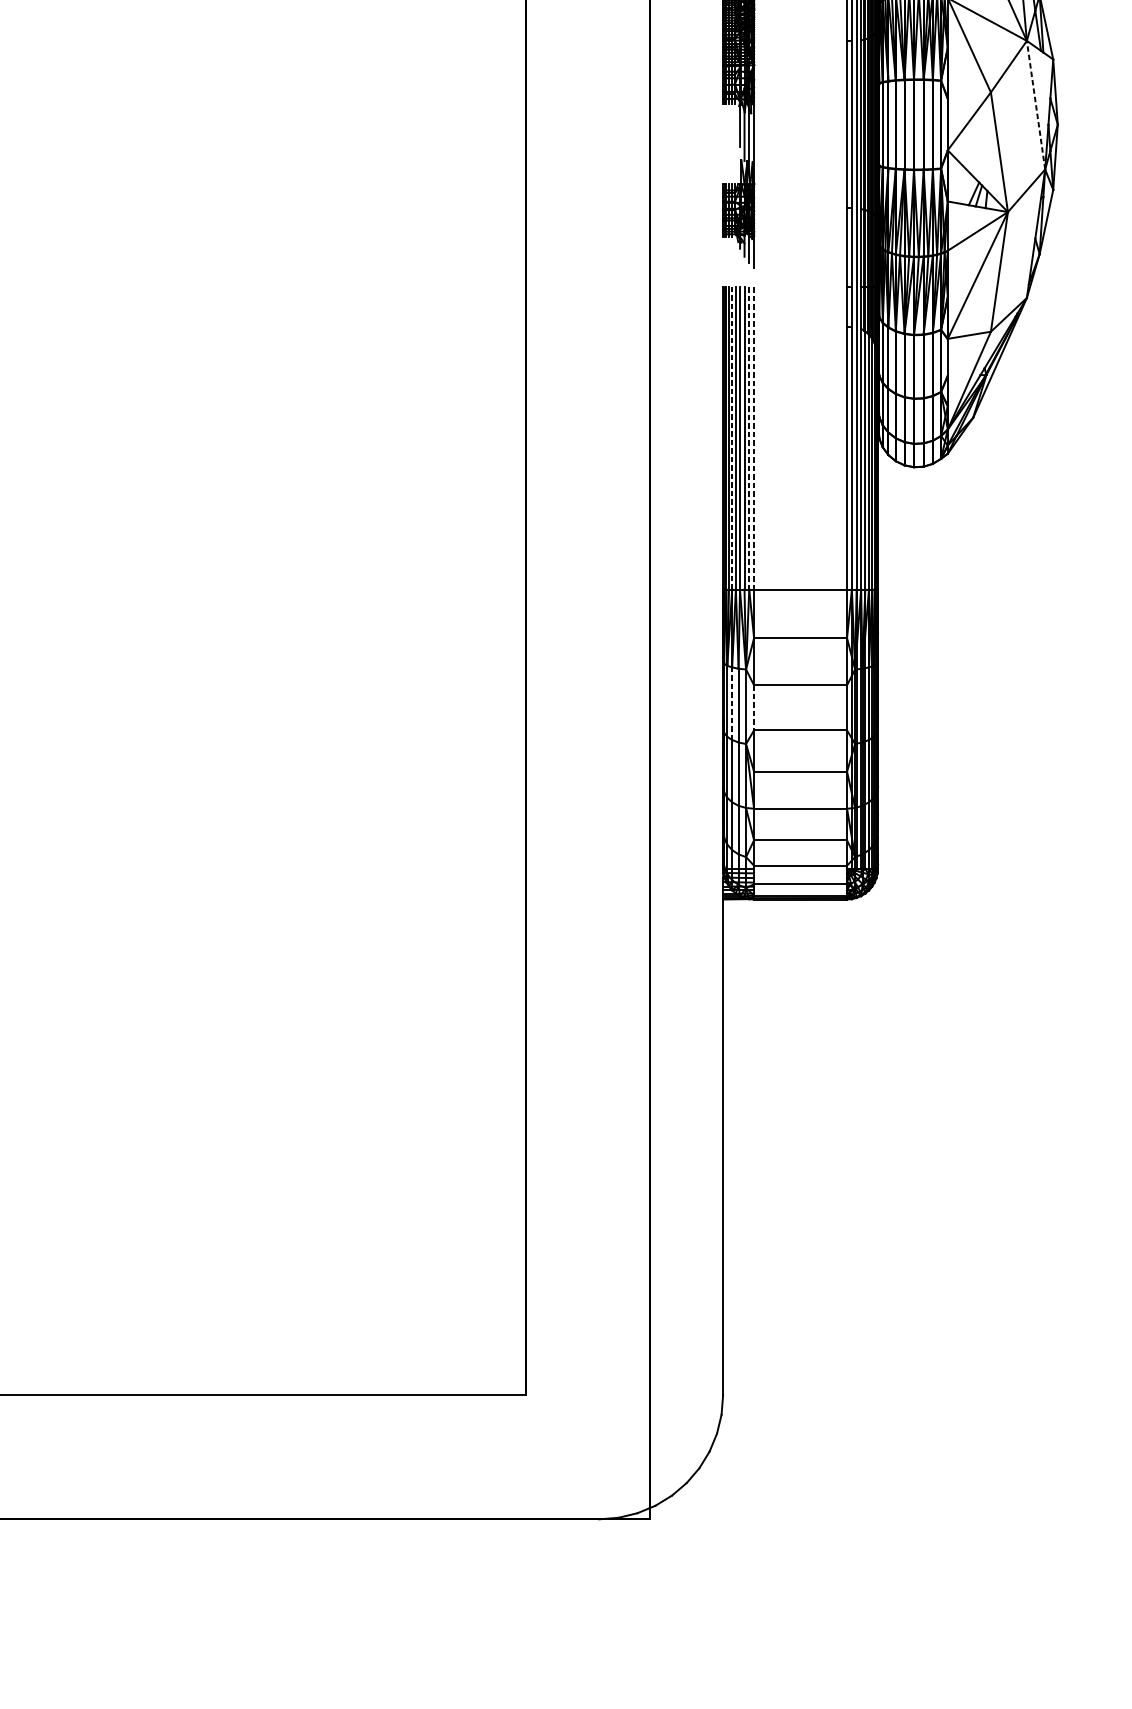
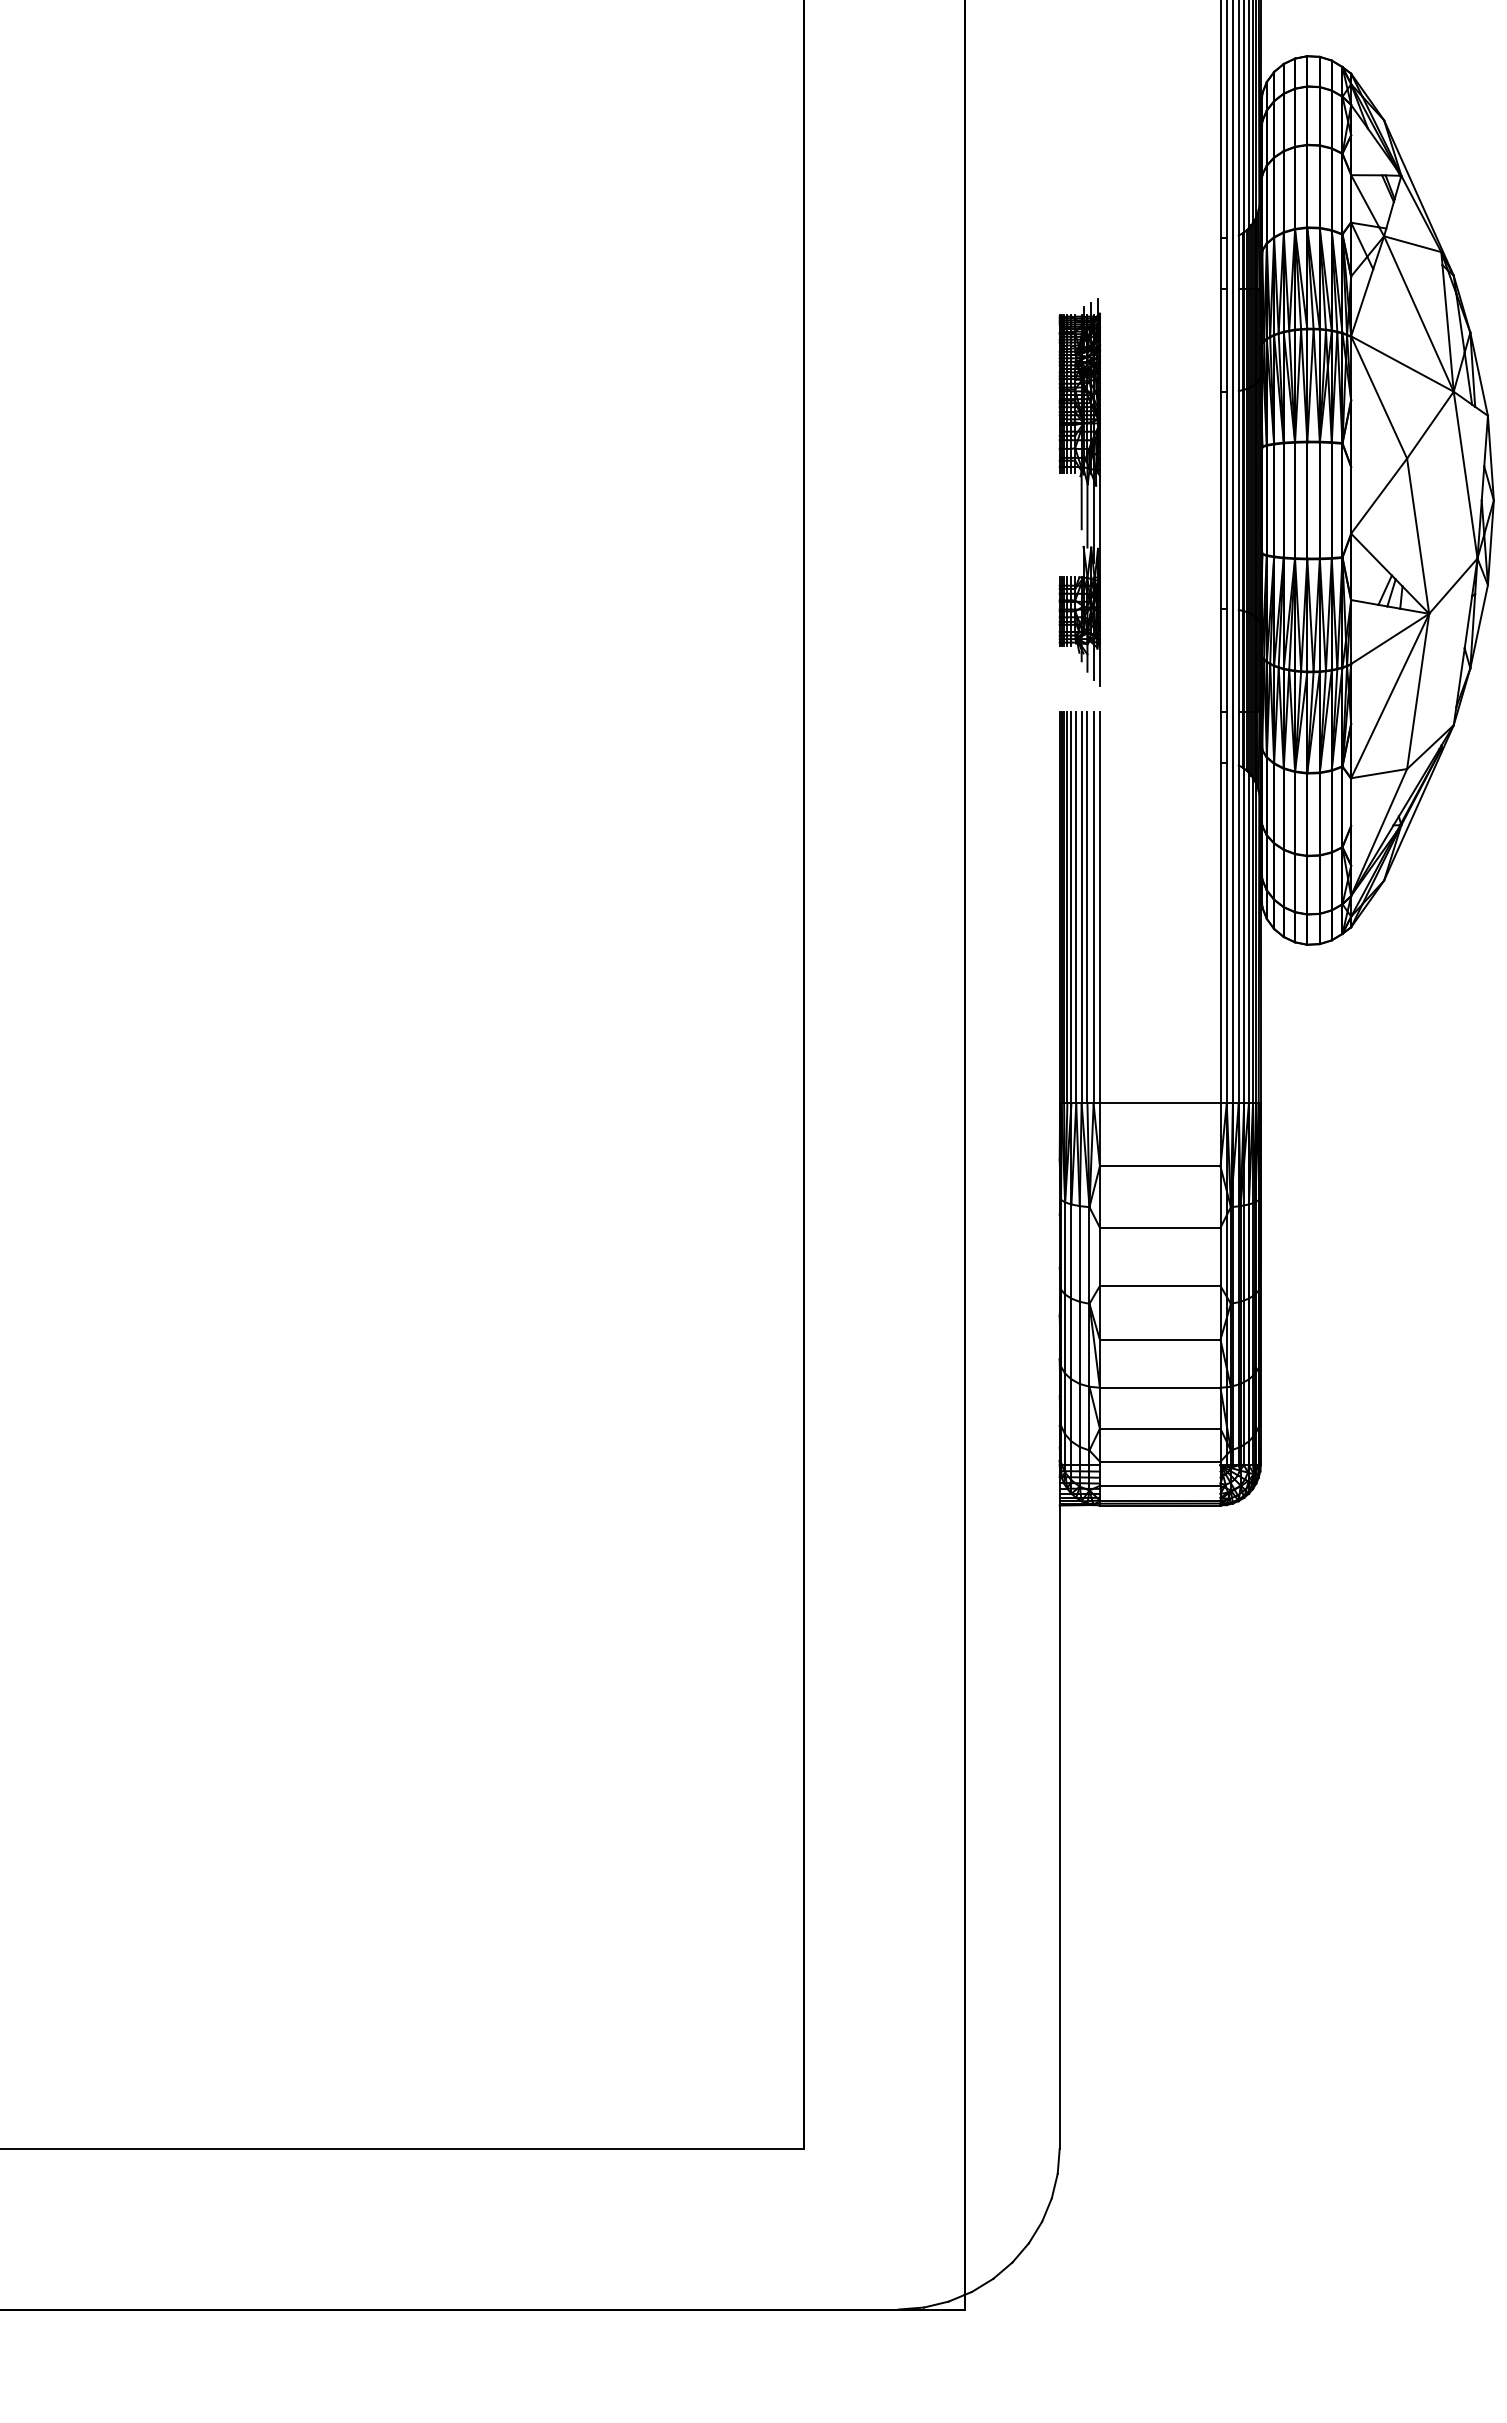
line: (1035, 104) -> (1465, 474), dashed -> solid
line: (732, 438) -> (1071, 907), dashed -> solid
line: (749, 438) -> (1093, 907), dashed -> solid
line: (753, 438) -> (1099, 907), dashed -> solid
line: (732, 703) -> (1071, 1251), dashed -> solid
line: (753, 708) -> (1099, 1257), dashed -> solid

